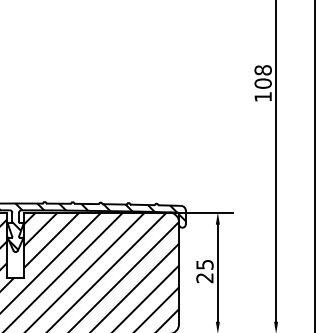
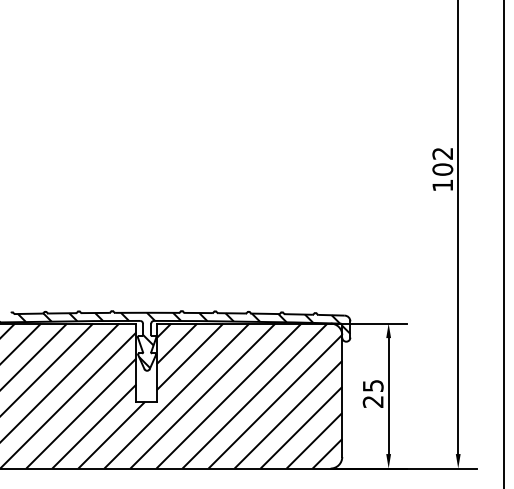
text: (262, 70) -> (442, 153), 108 -> 102

